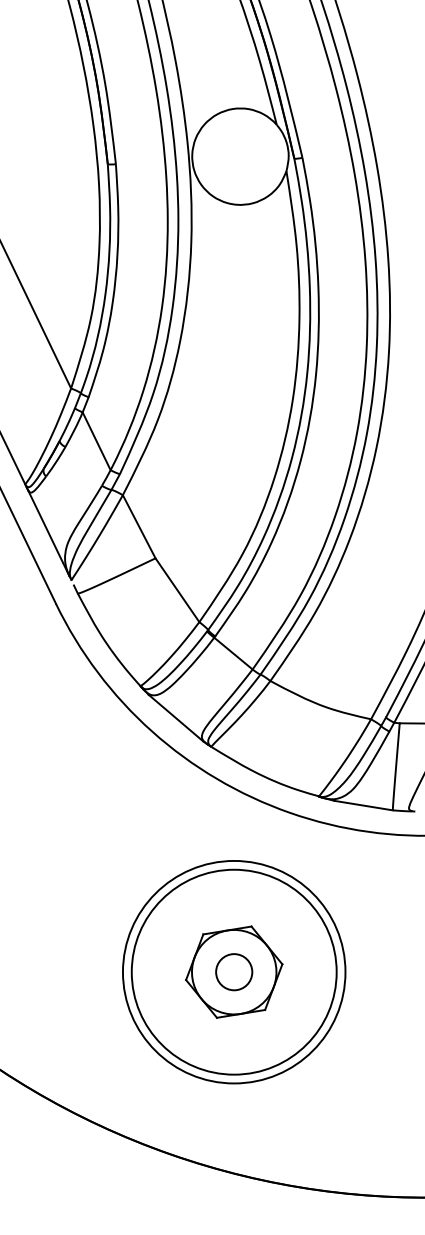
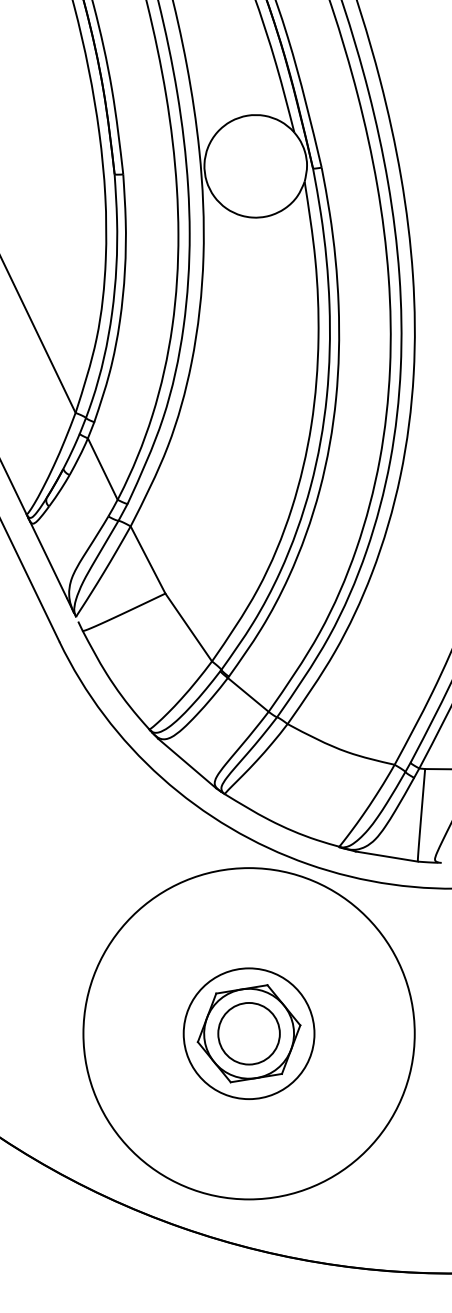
circle: (233, 971) -> (248, 1033), size x1.4
circle: (233, 971) -> (248, 1033), size x1.6
circle: (234, 971) -> (249, 1033), size x0.6

